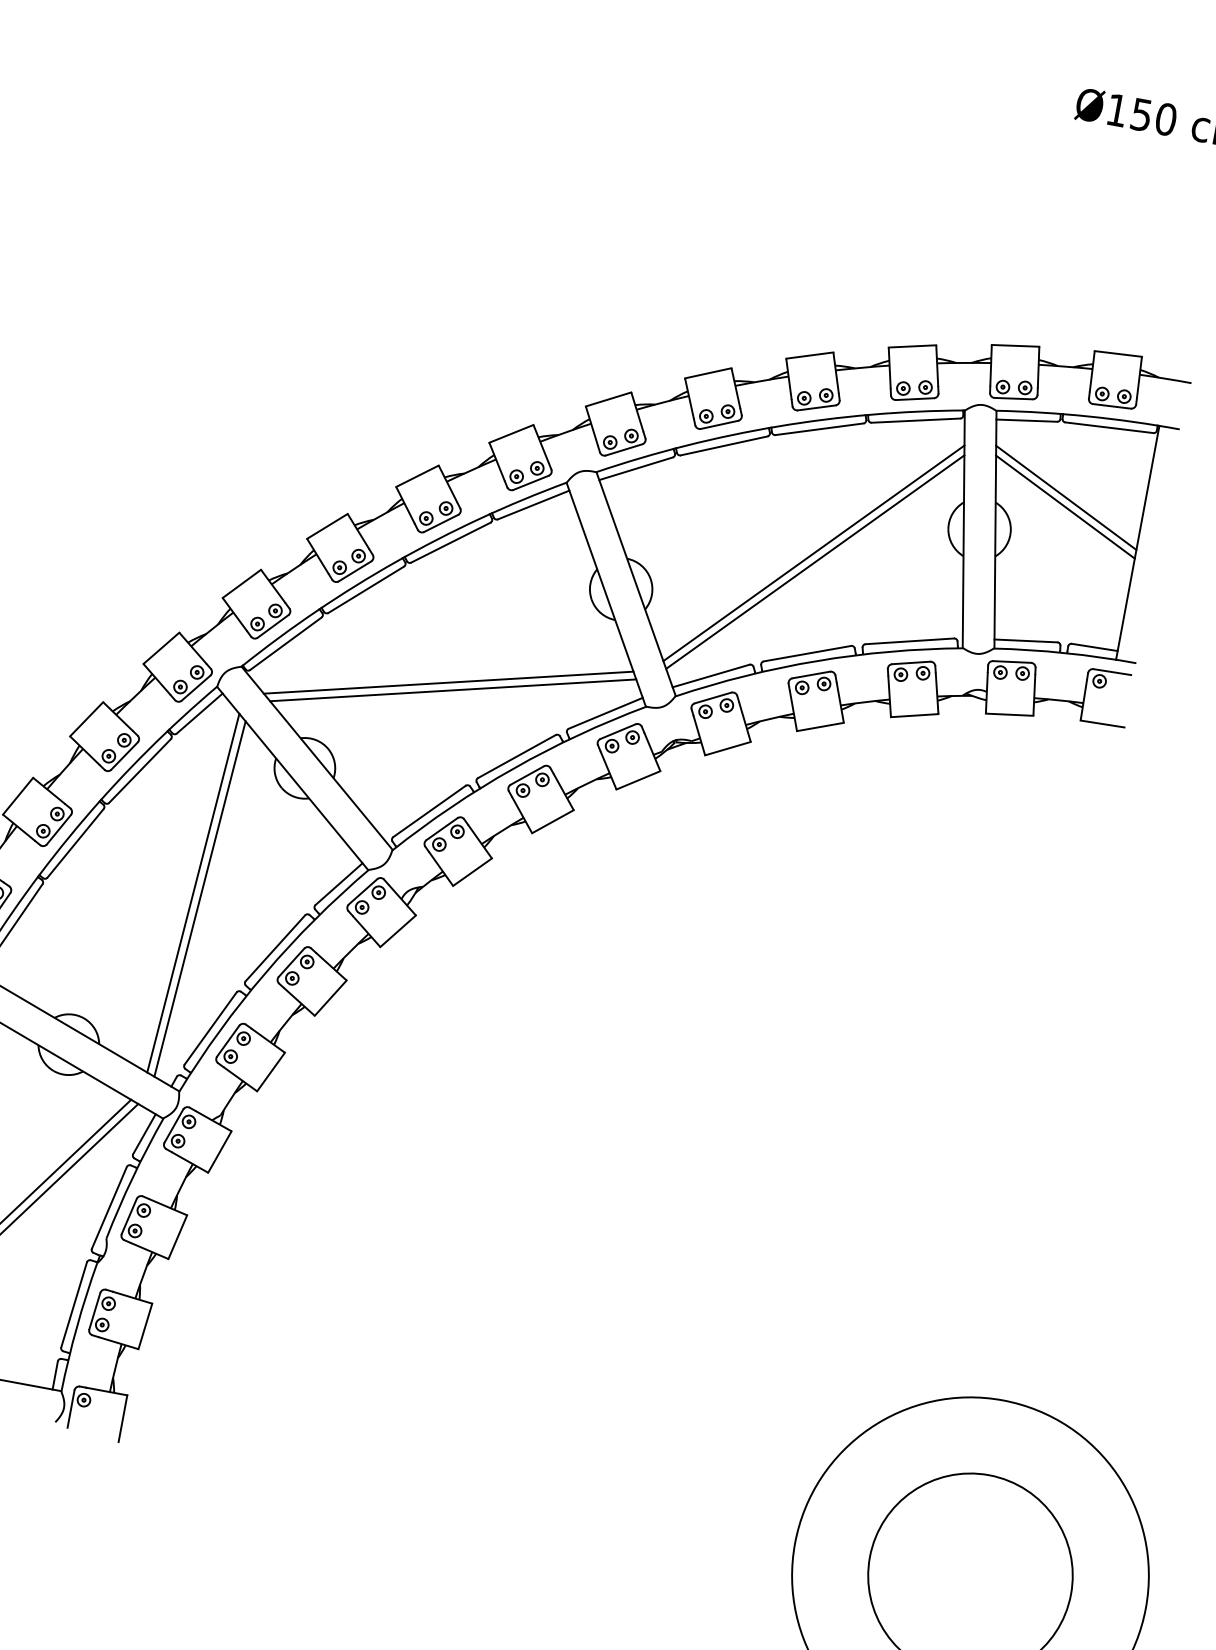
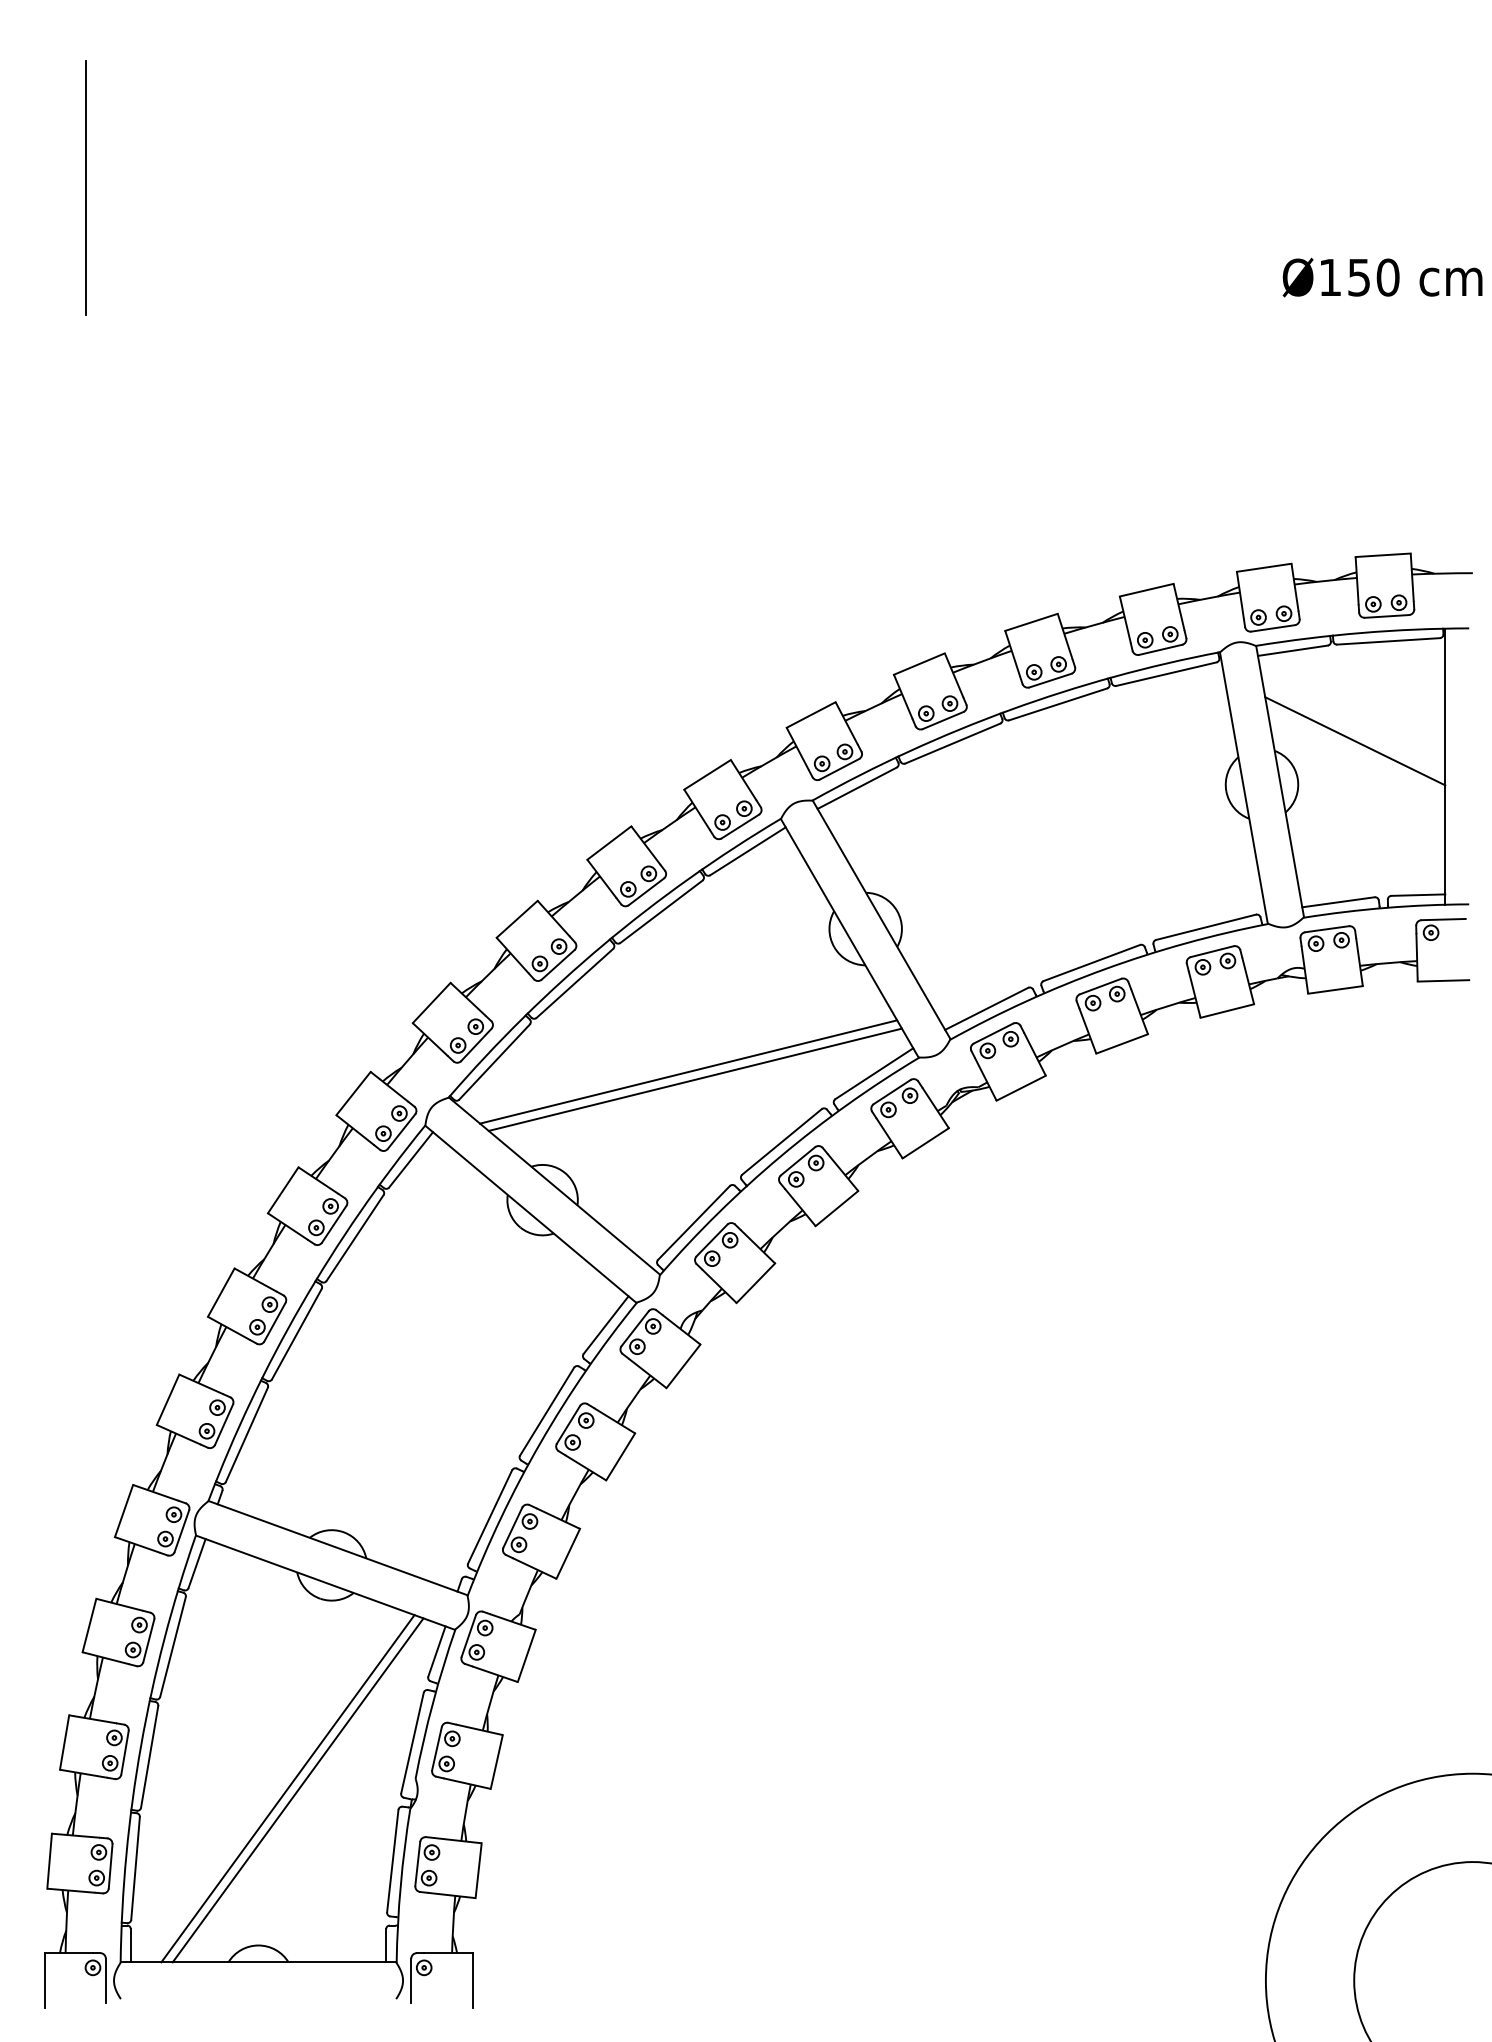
line: (1066, 497) -> (1354, 730), removed
line: (814, 552) -> (1078, 846), removed
line: (814, 561) -> (1080, 856), removed
line: (193, 892) -> (441, 1365), removed
line: (199, 899) -> (450, 1371), removed

